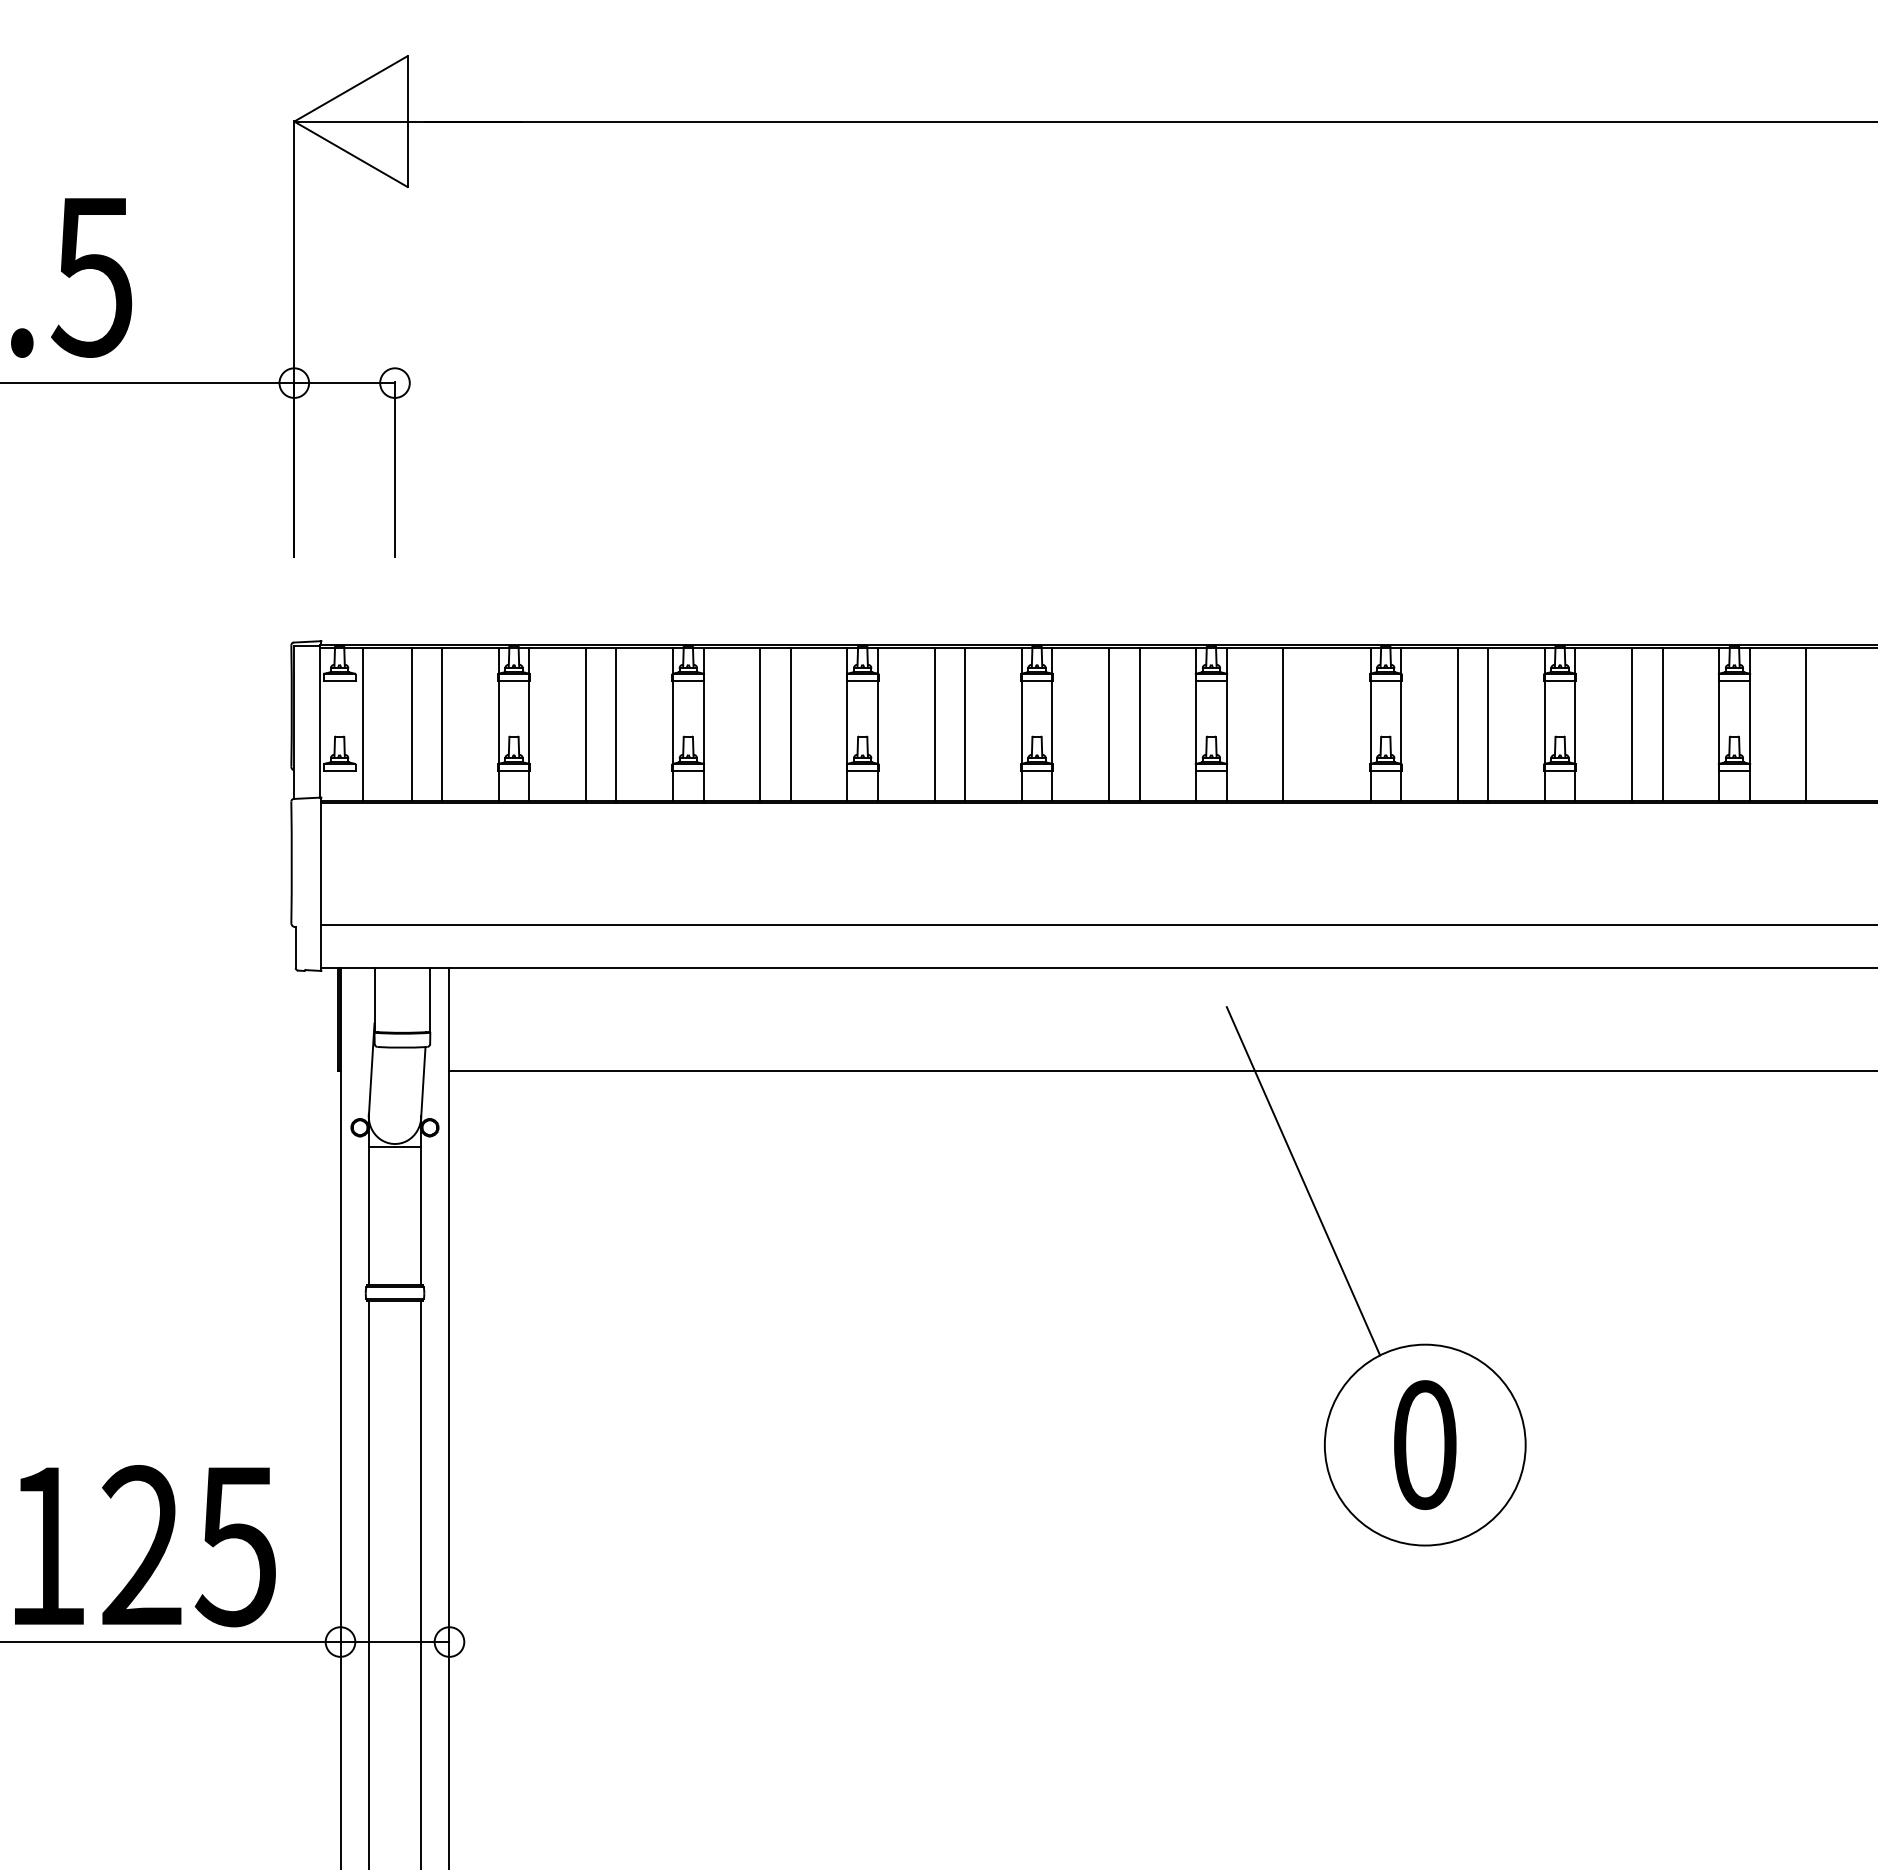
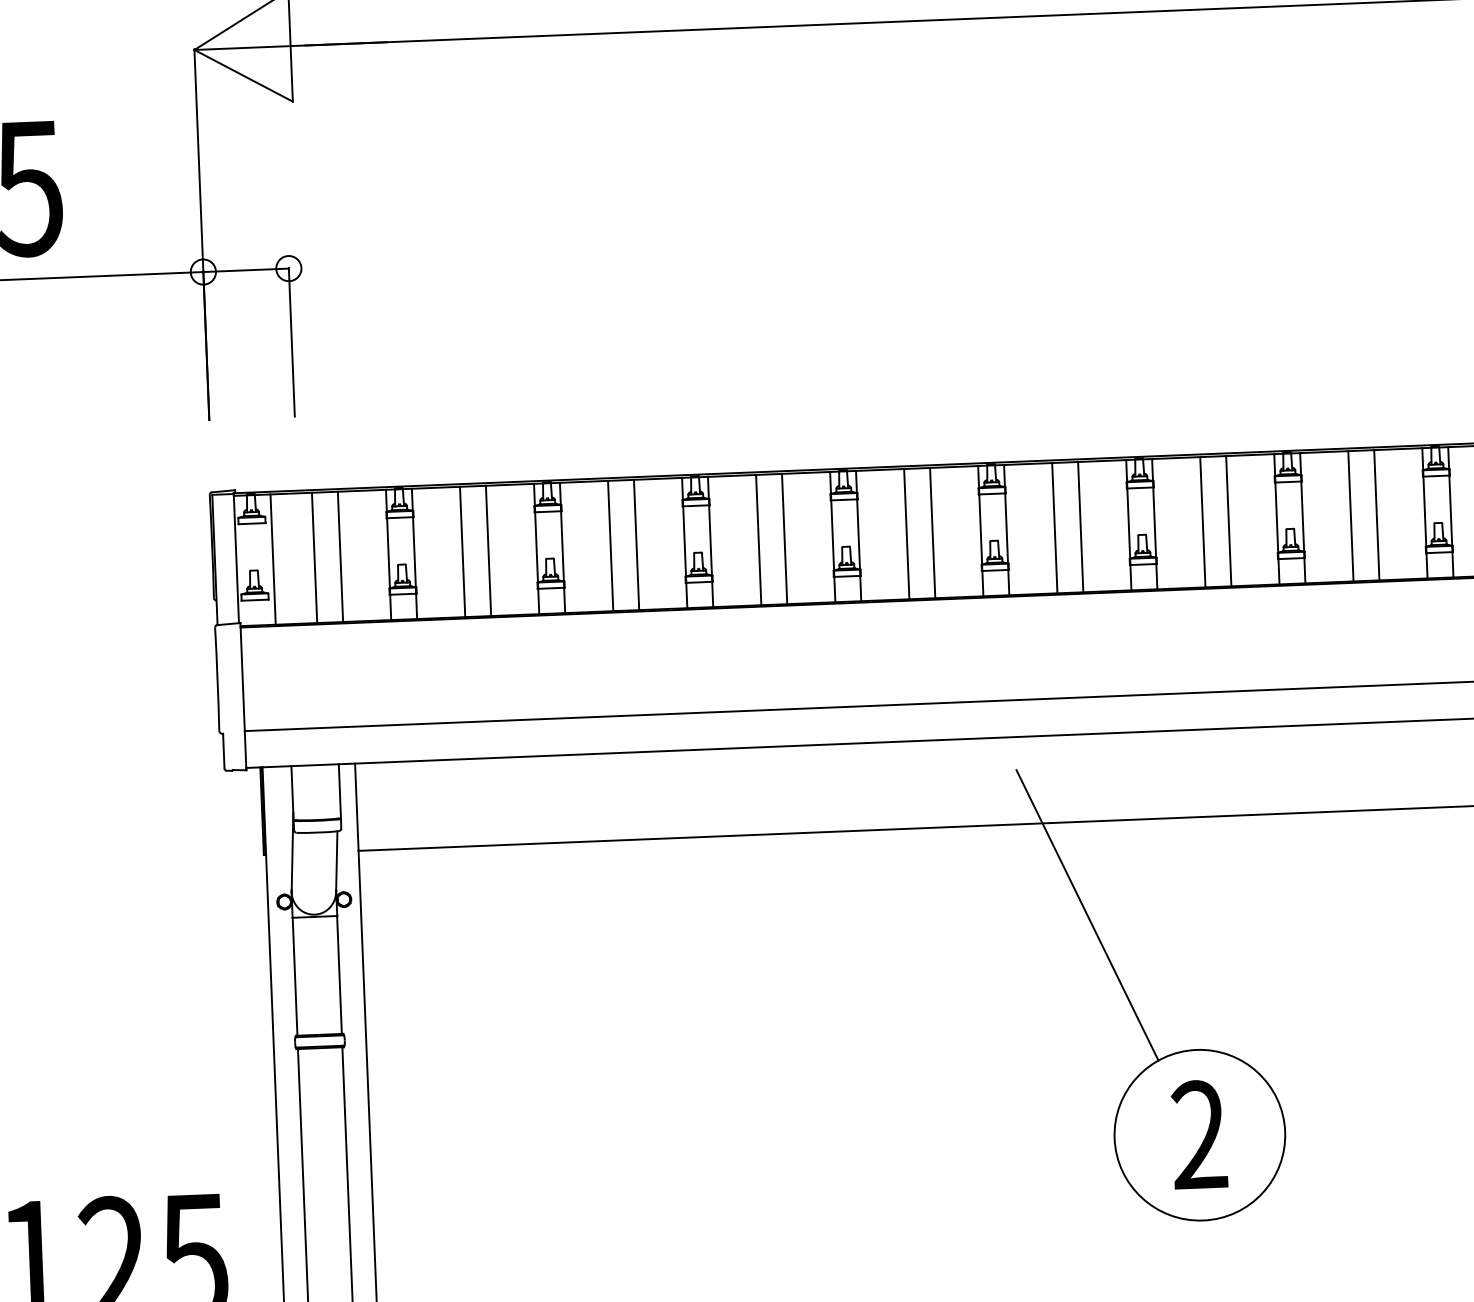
line: (1313, 724) -> (1080, 527), added
text: (1424, 1445) -> (1199, 1135), 0 -> 2

